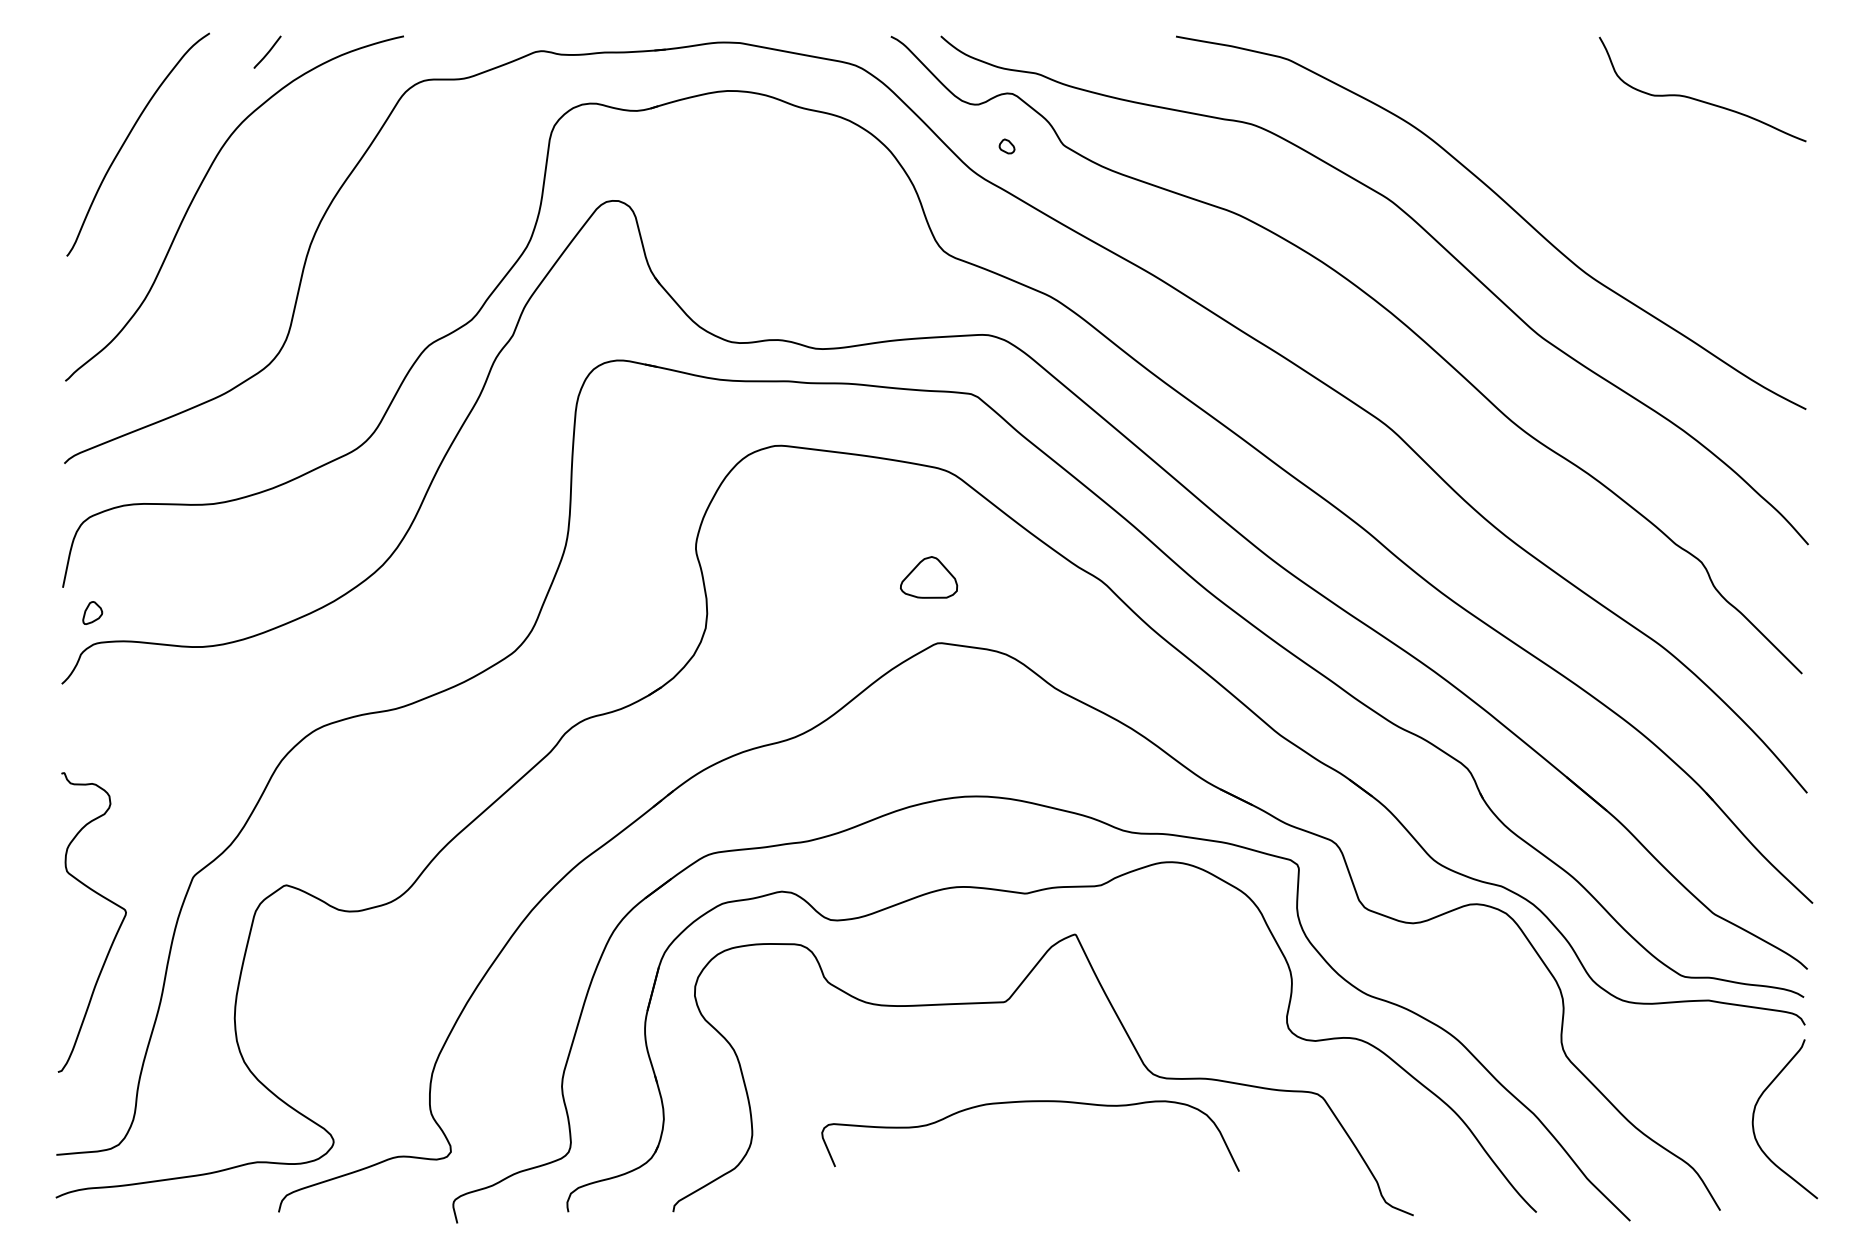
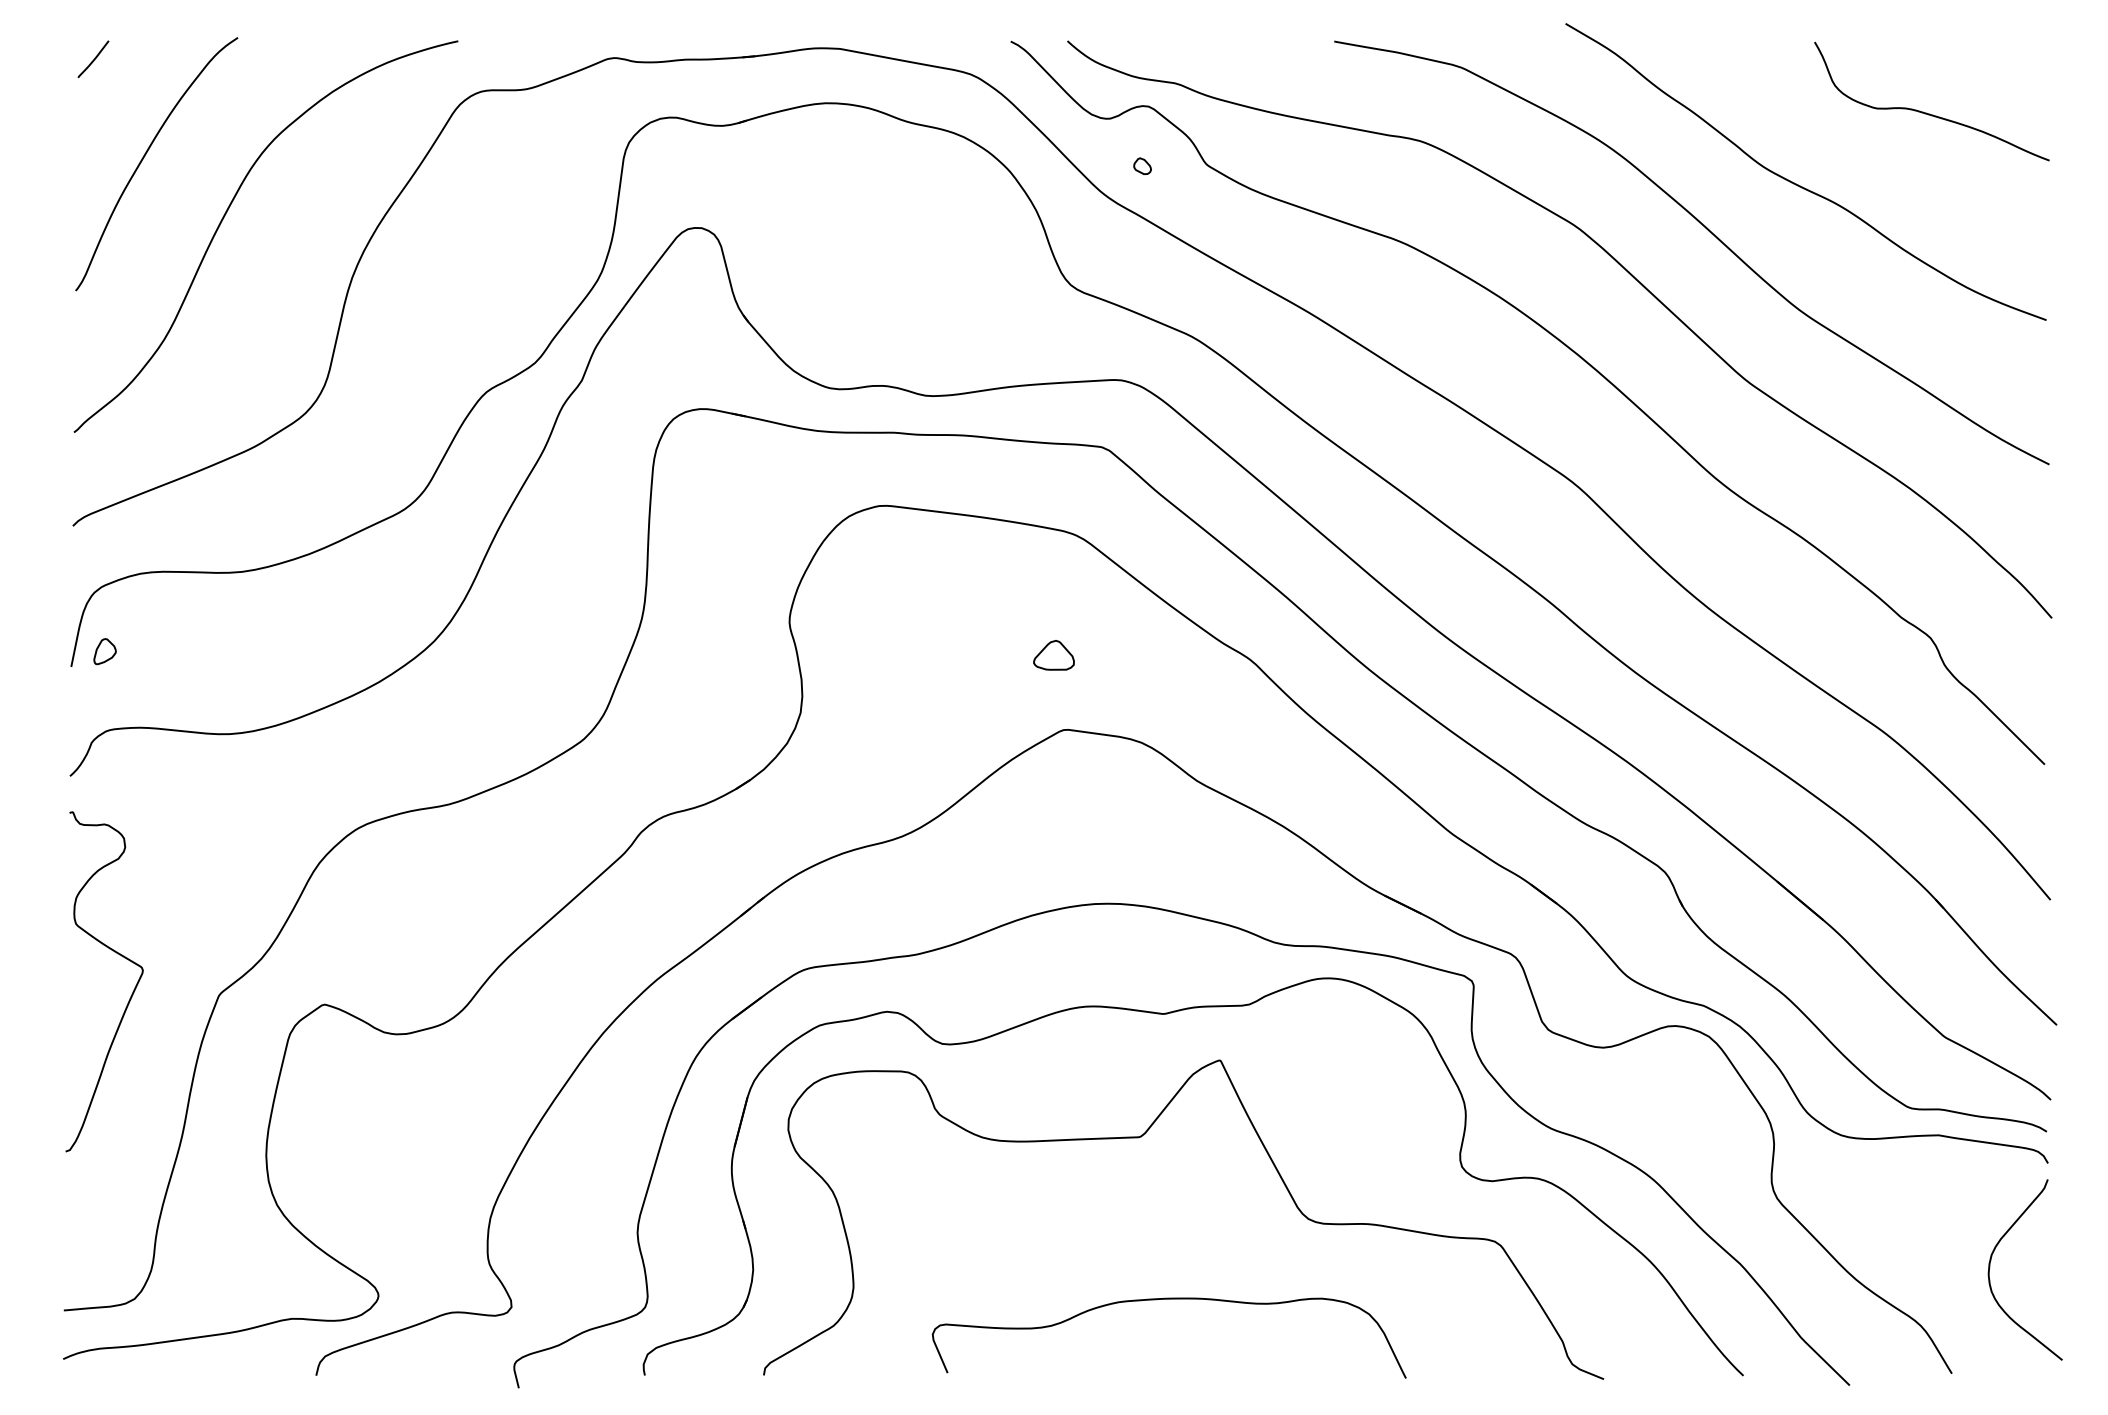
curve: (267, 52) -> (93, 59), moved
curve: (1585, 162) -> (1798, 184), added
part: (928, 577) -> (1053, 655), size x0.62
part: (92, 612) -> (104, 651), moved
curve: (116, 931) -> (132, 991), moved
curve: (1029, 1102) -> (1168, 1299), moved

